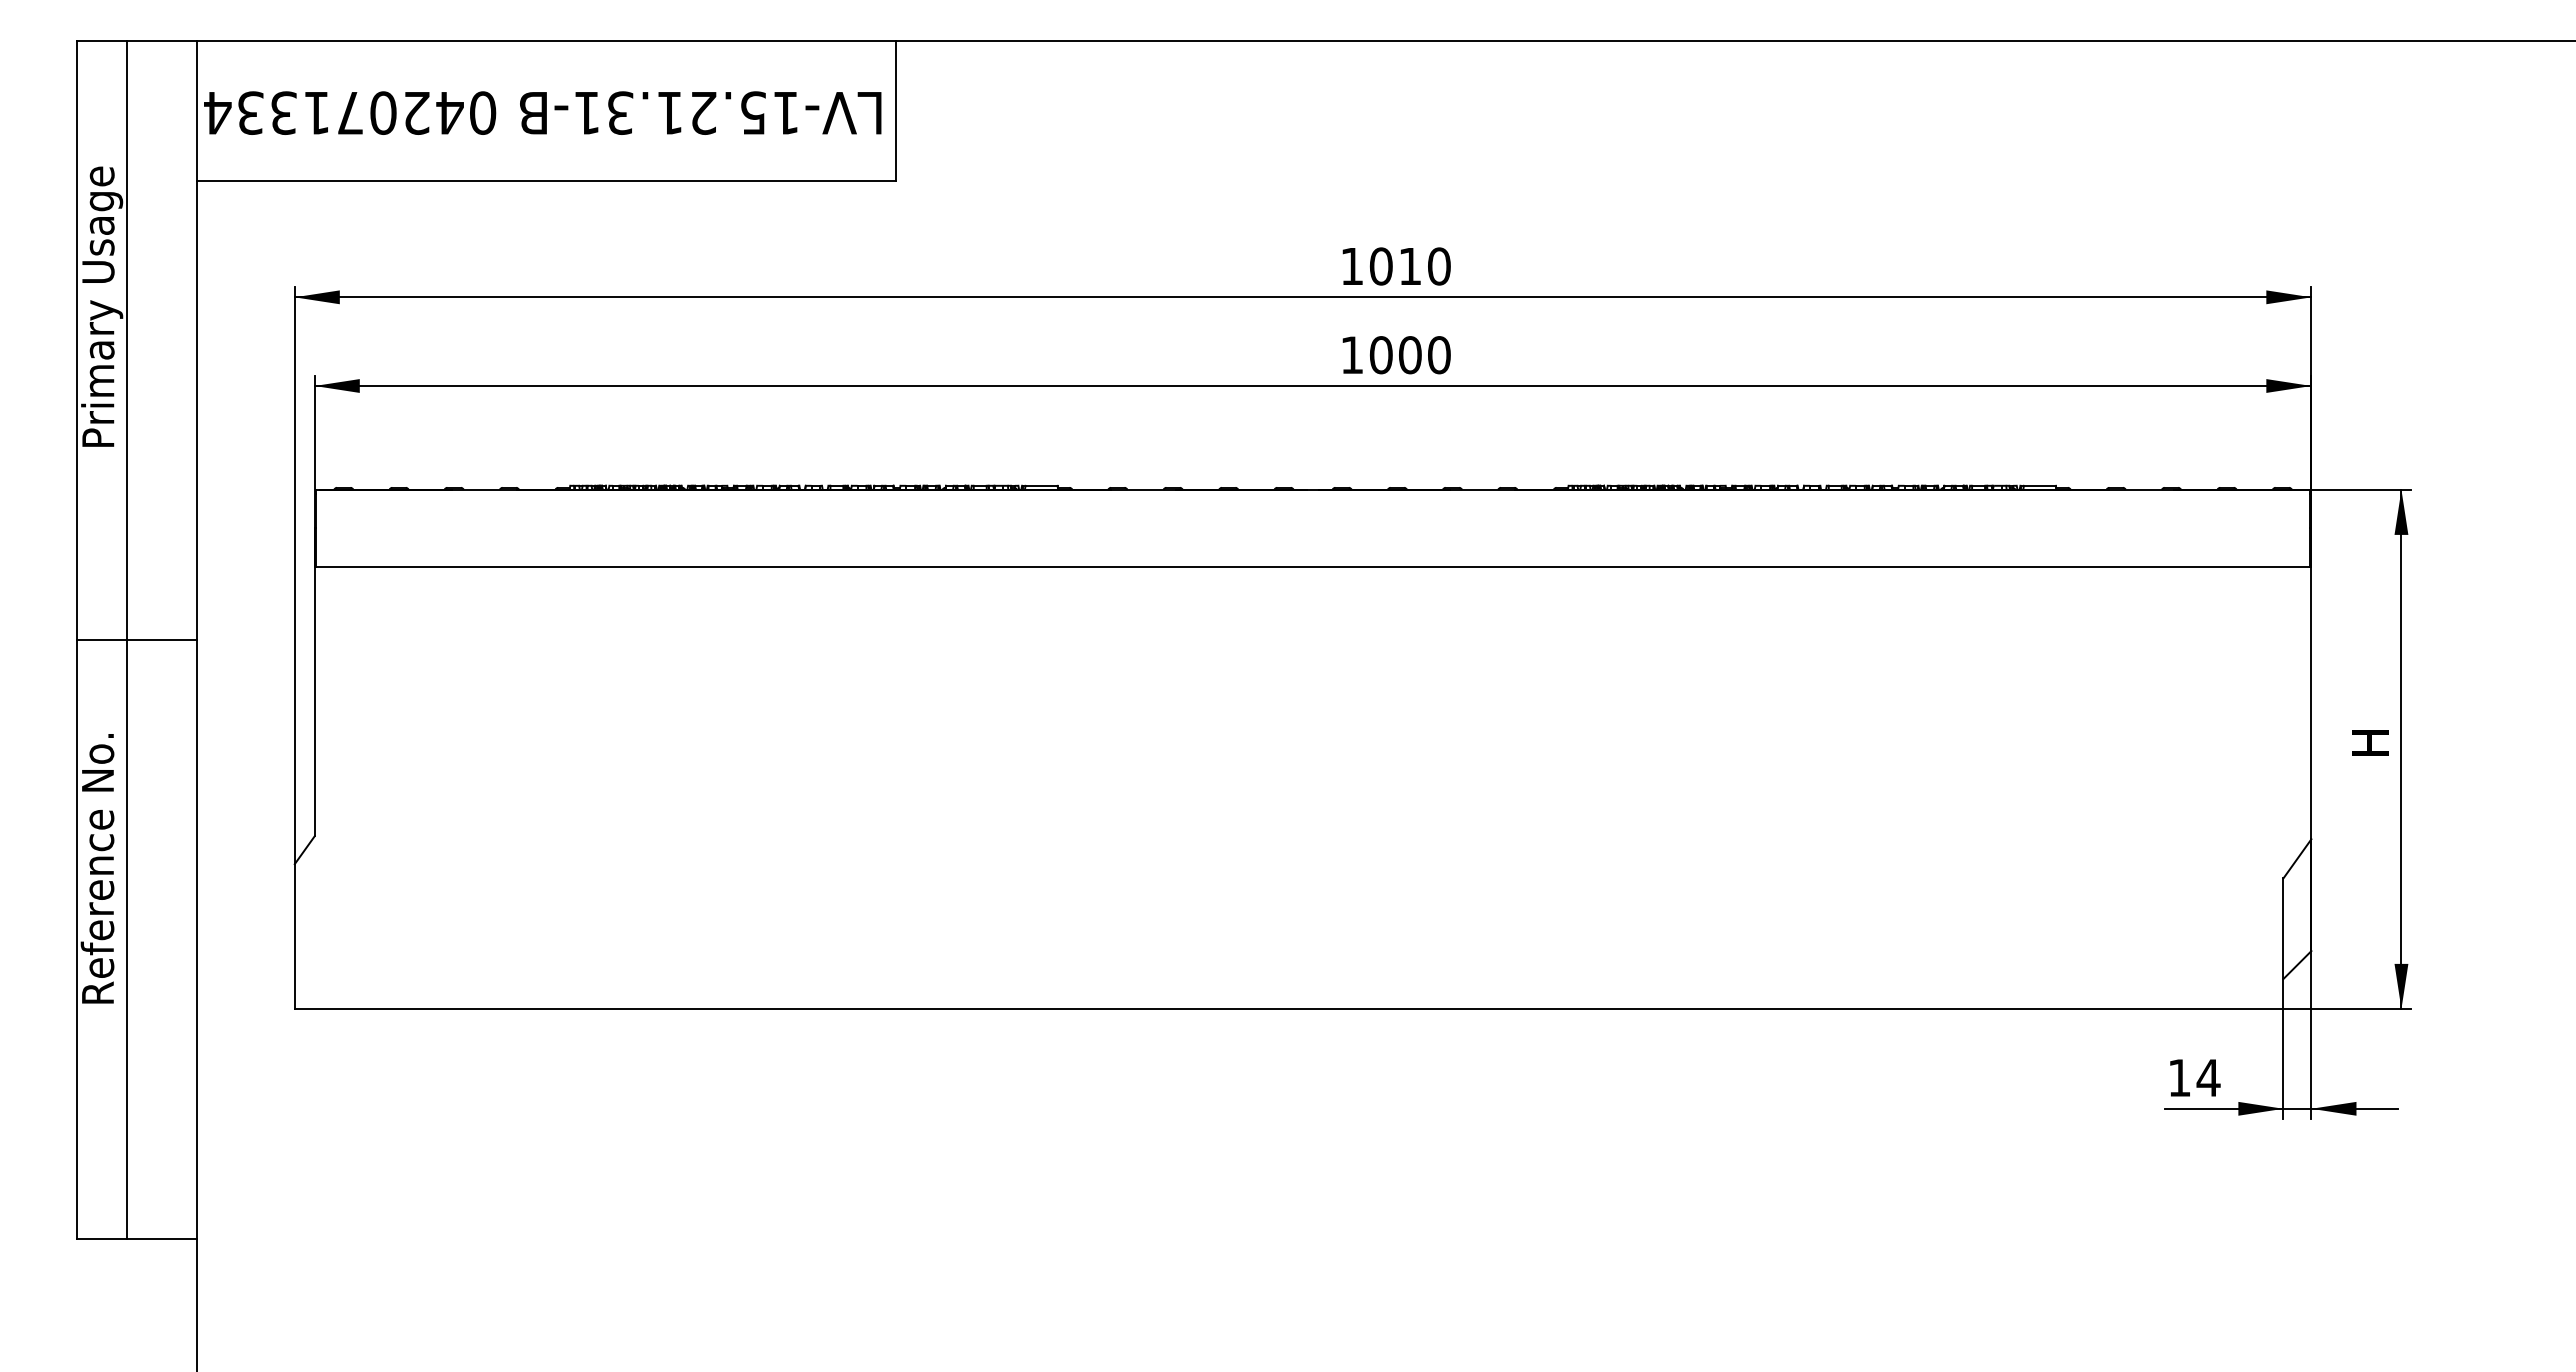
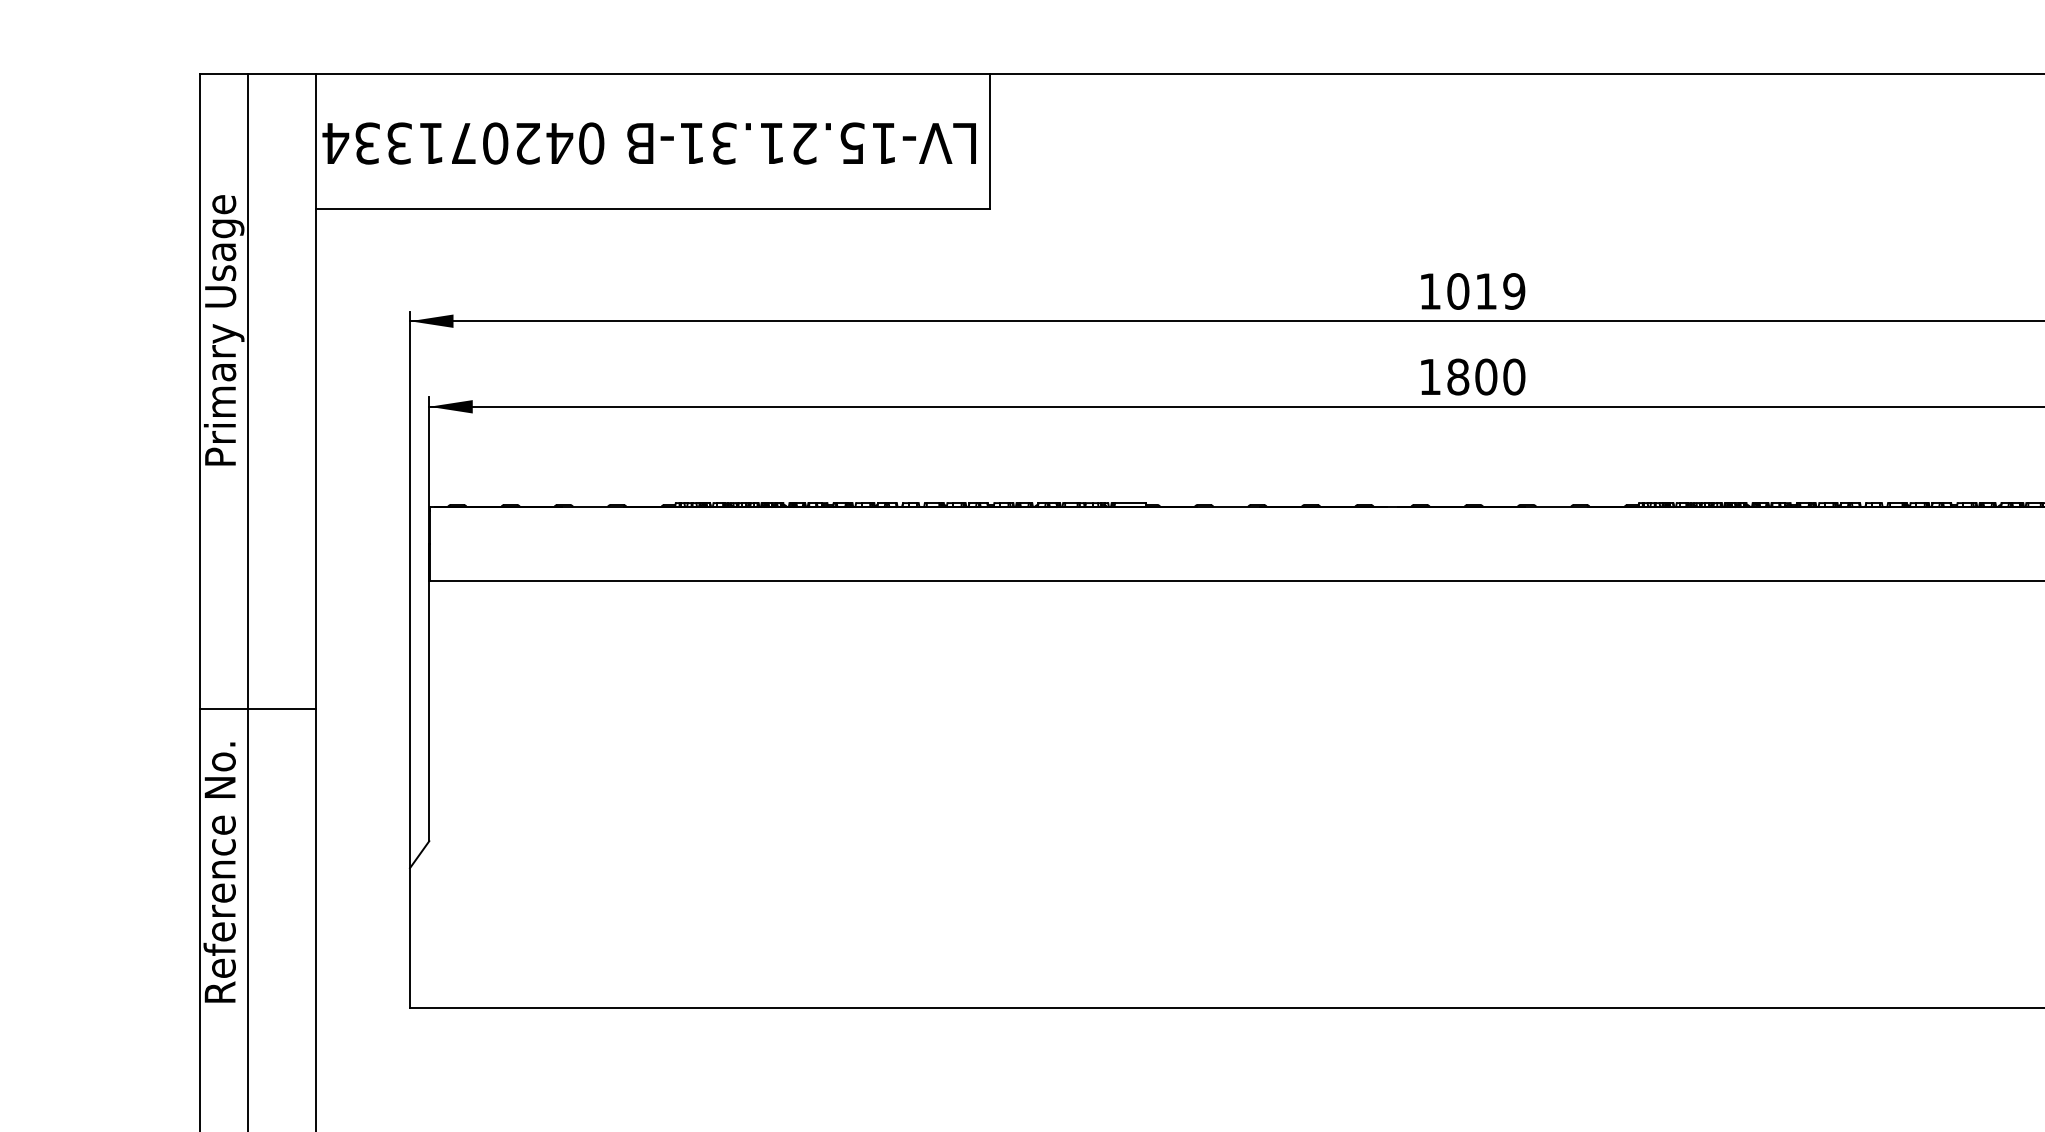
text: (1438, 266) -> (1513, 291), 1010 -> 1019
text: (1380, 355) -> (1457, 377), 1000 -> 1800
line: (137, 640) -> (258, 709), moved

